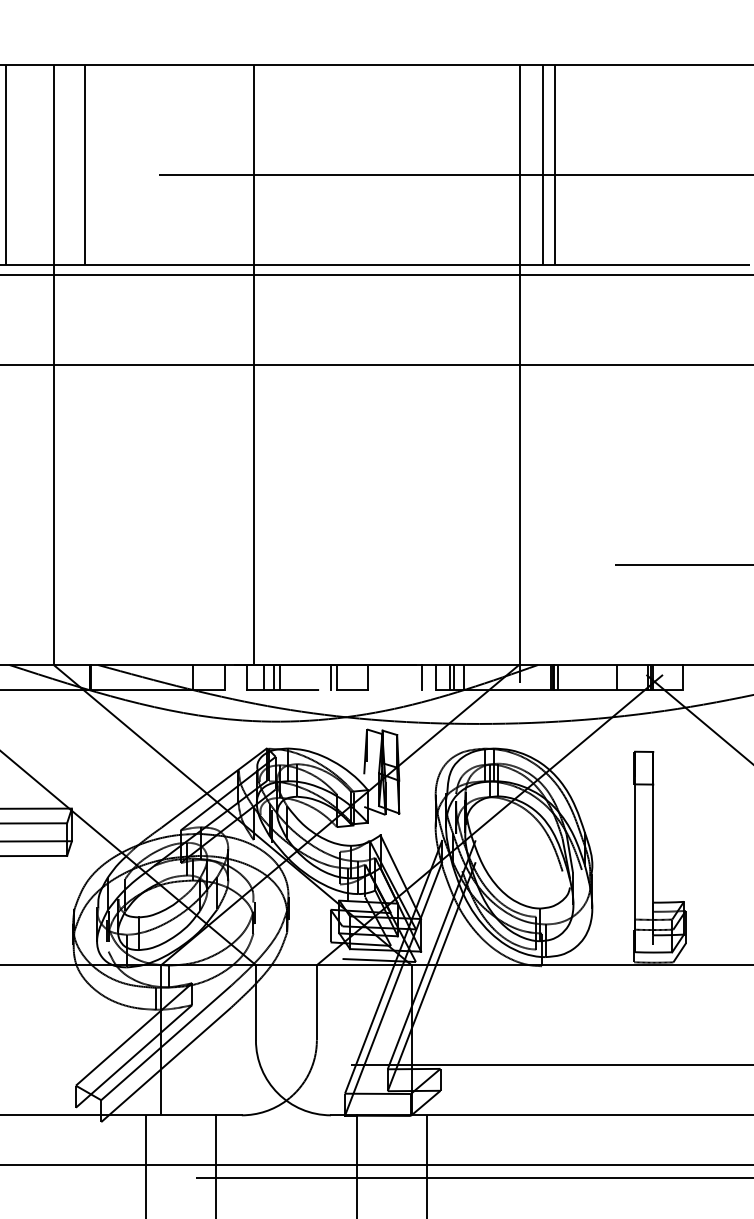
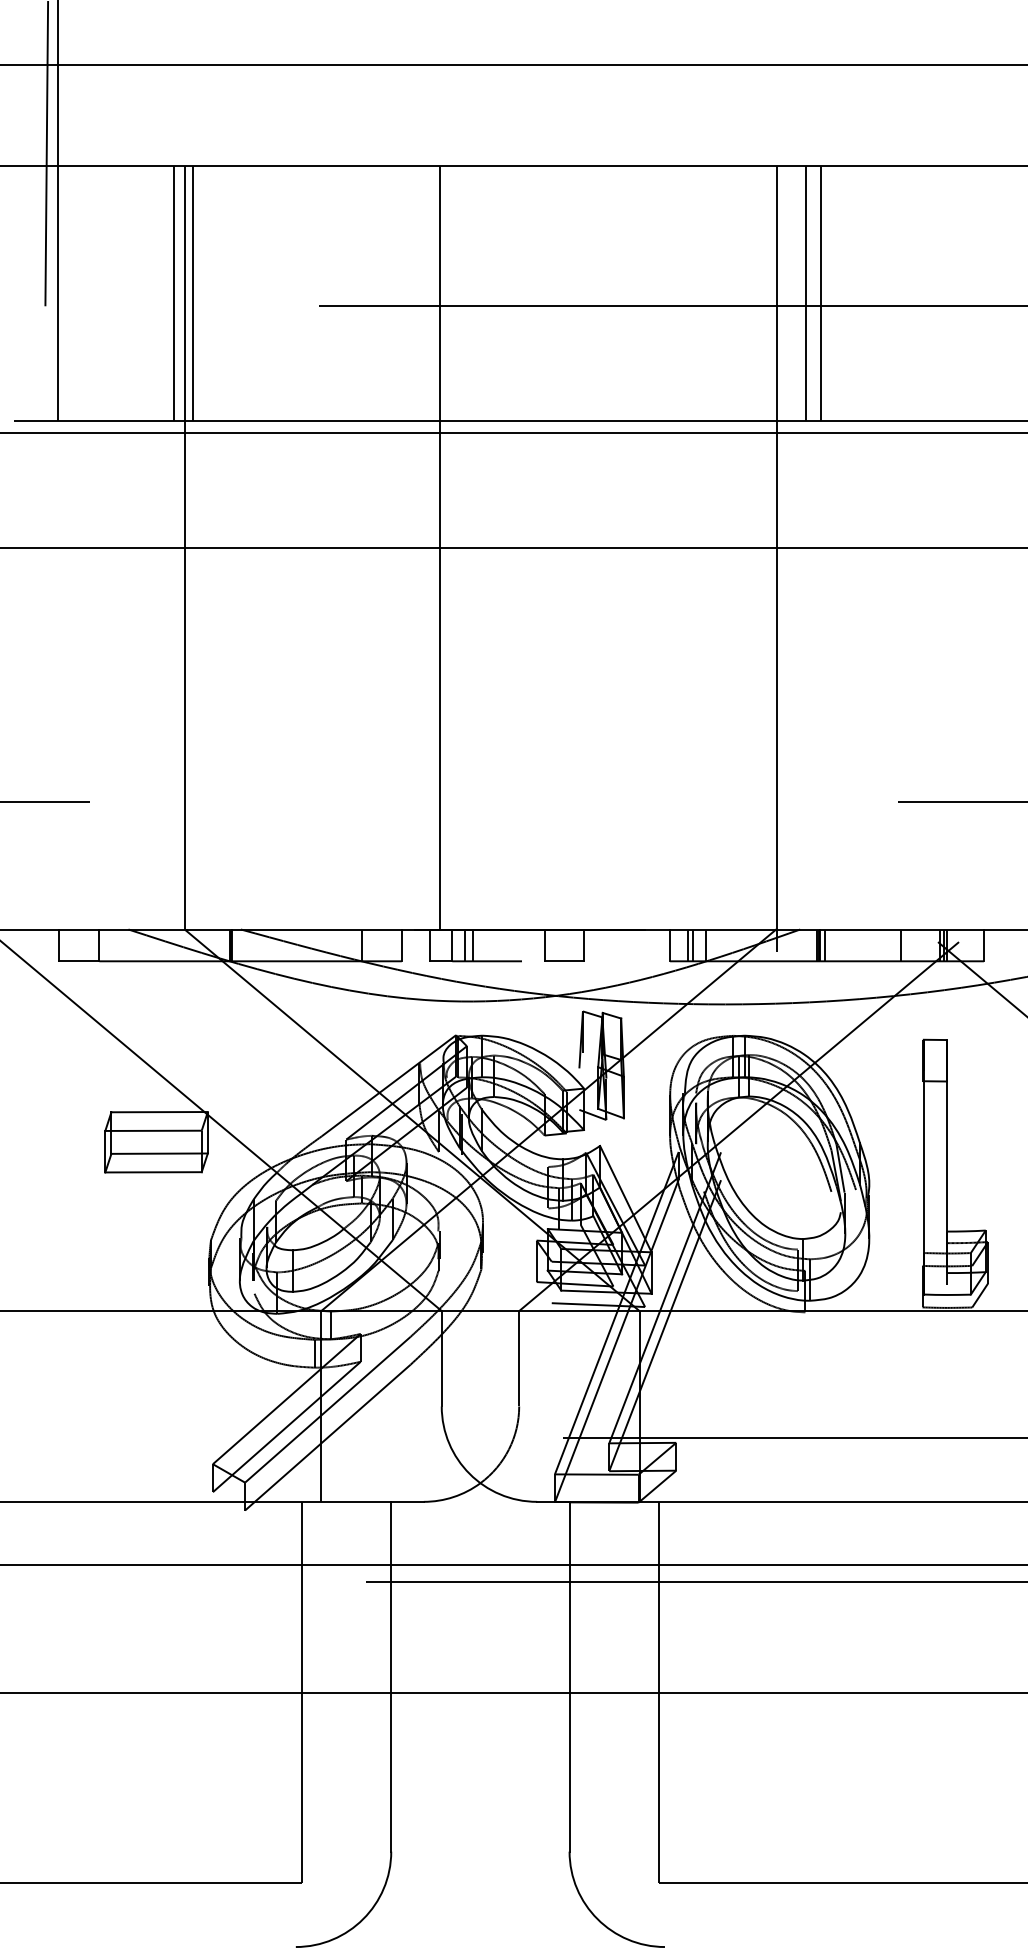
line: (6, 164) -> (174, 293), moved
line: (85, 164) -> (193, 293), moved
line: (331, 677) -> (537, 945), removed
line: (422, 677) -> (653, 945), removed

